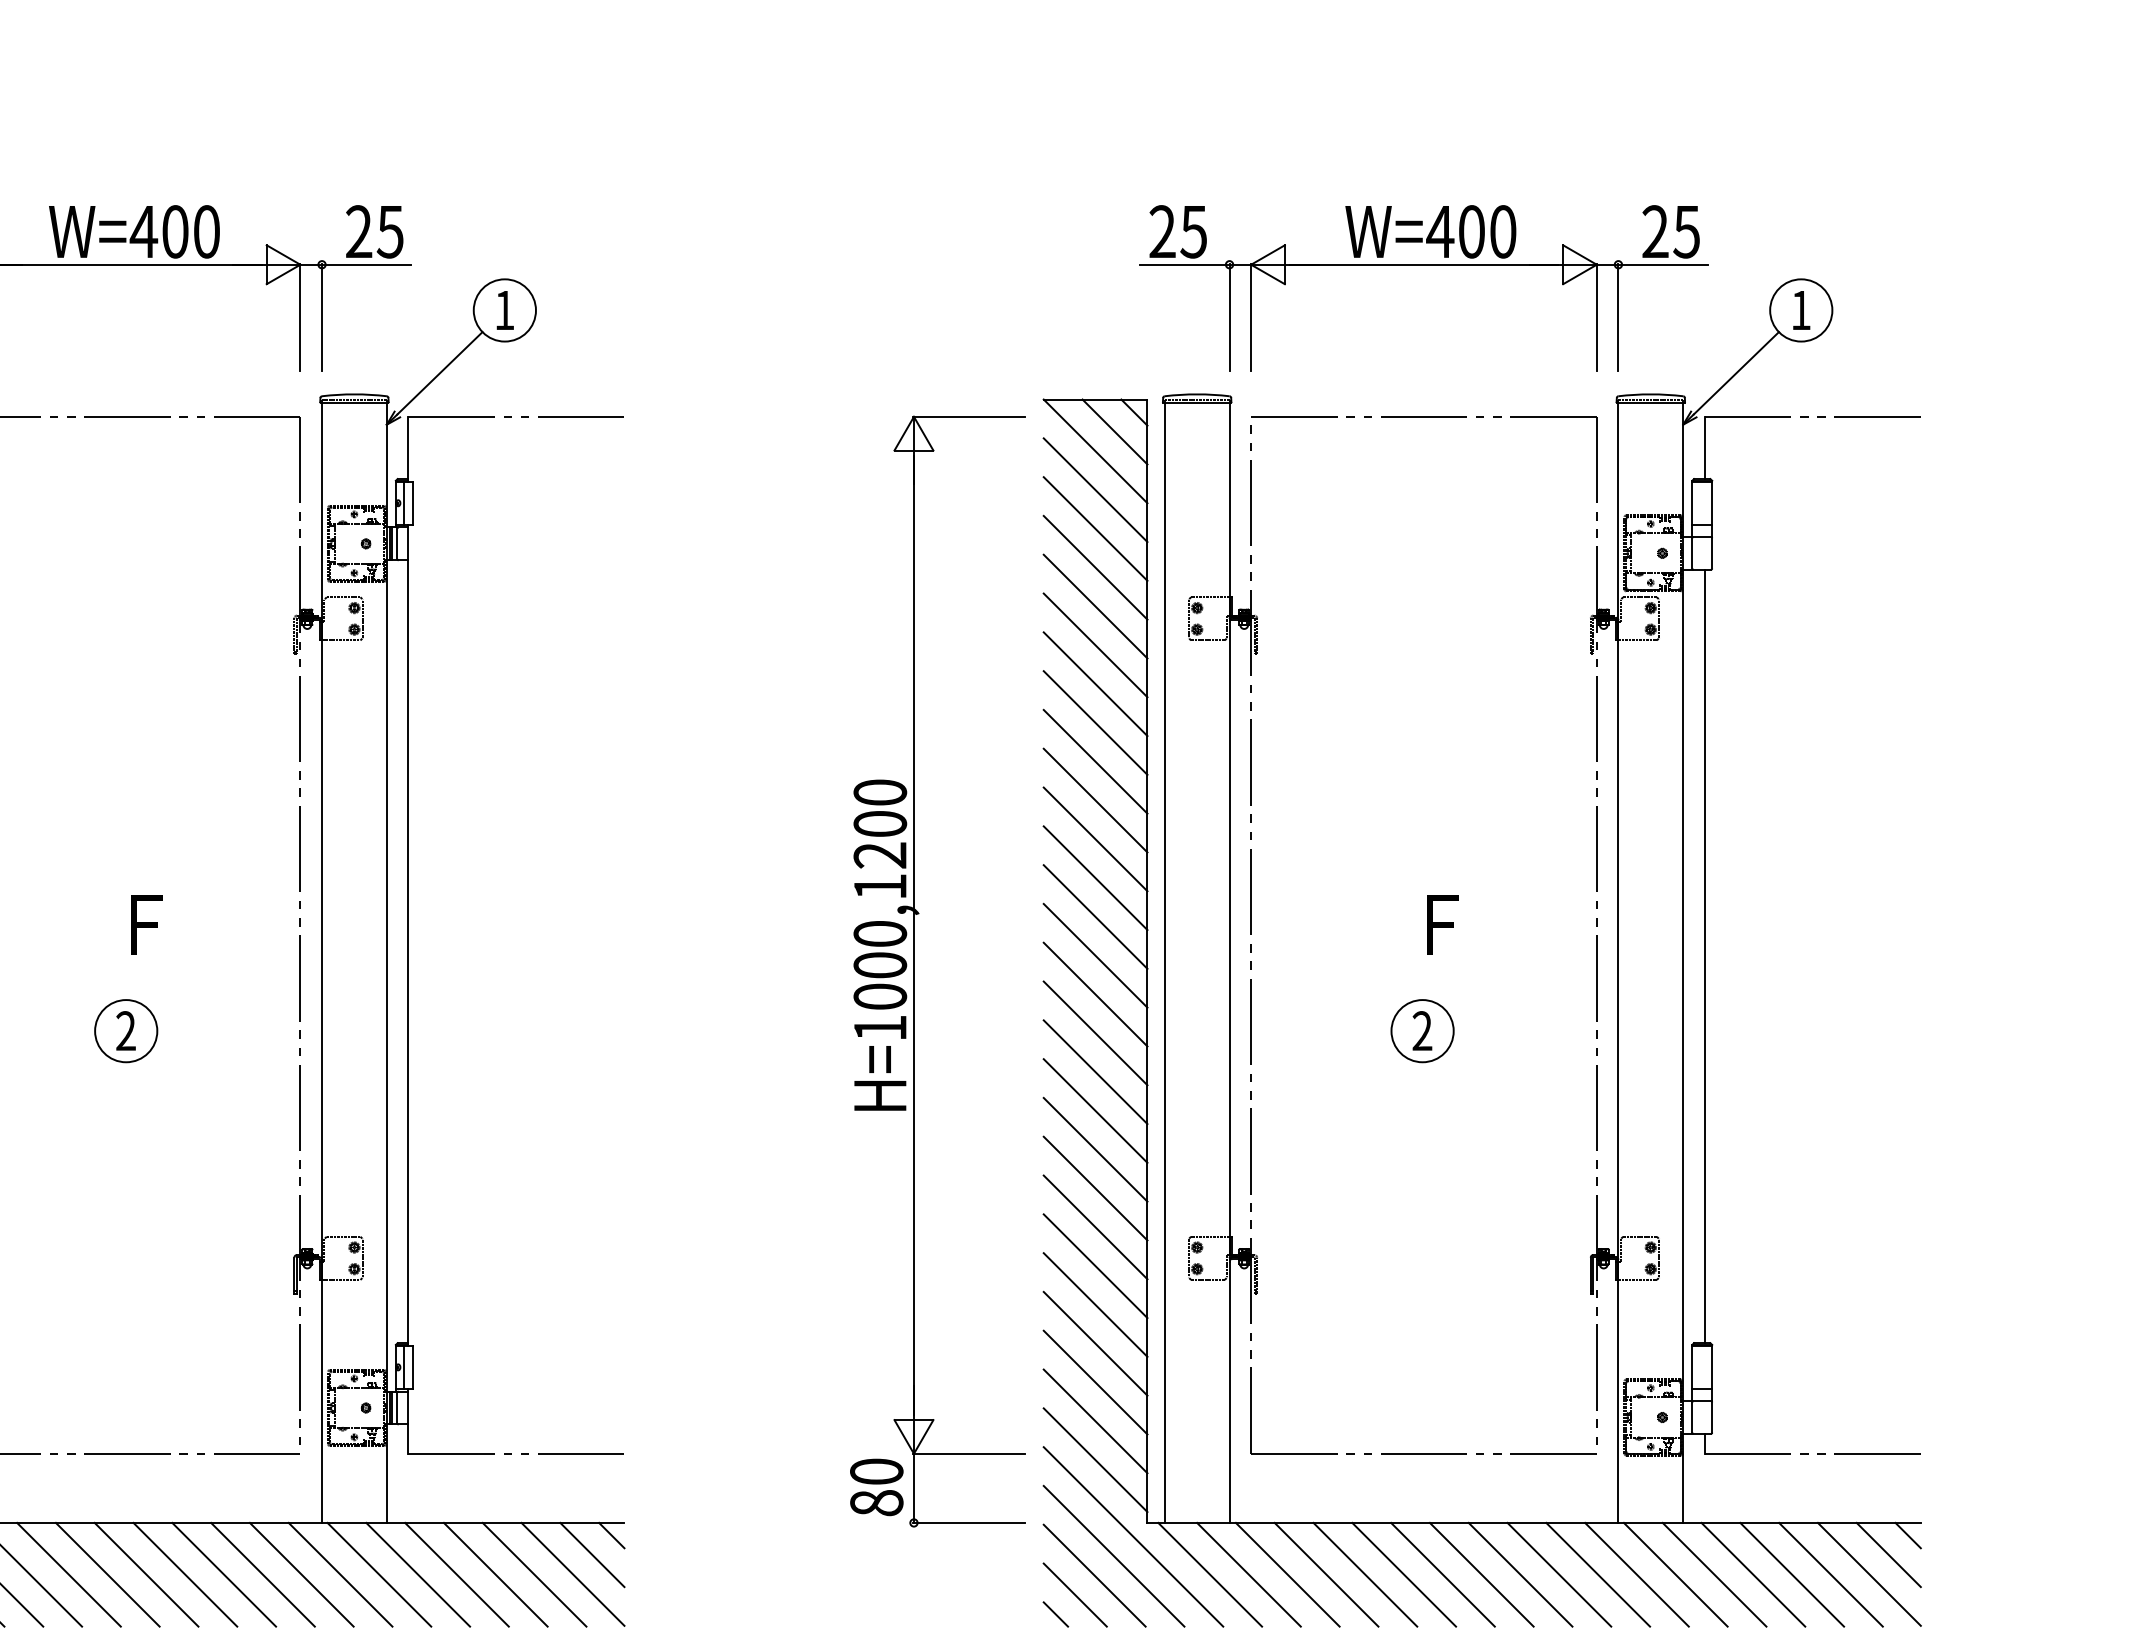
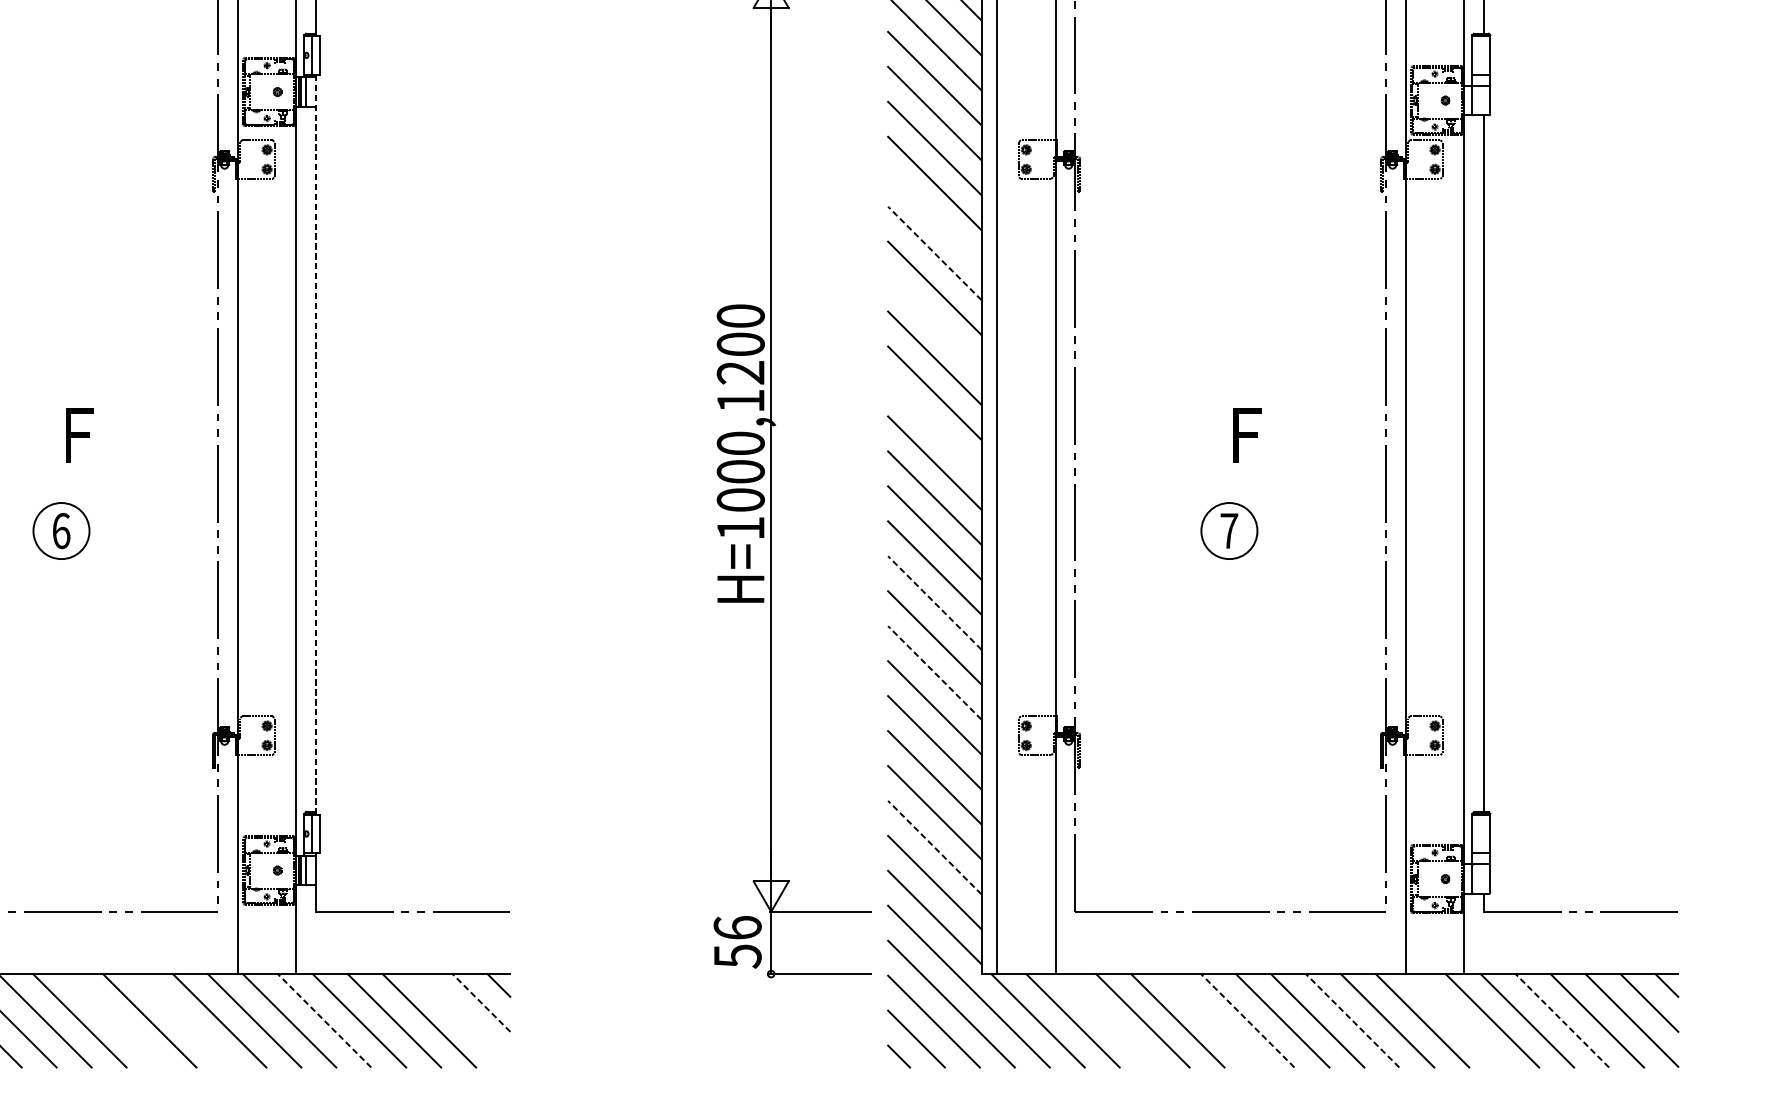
line: (1095, 684) -> (934, 218), removed
line: (1095, 722) -> (934, 252), solid -> dashed
line: (1095, 800) -> (934, 323), removed
line: (1095, 916) -> (934, 427), removed
line: (408, 934) -> (315, 443), solid -> dashed
text: (1422, 1030) -> (1229, 530), 2 -> 7
text: (126, 1031) -> (61, 531), 2 -> 6
line: (1095, 1110) -> (934, 602), solid -> dashed
line: (1095, 1188) -> (934, 672), solid -> dashed
line: (1095, 1382) -> (934, 847), solid -> dashed
text: (876, 1487) -> (737, 942), 80 -> 56
line: (592, 1554) -> (481, 1002), solid -> dashed
line: (572, 1573) -> (463, 1019), removed
line: (185, 1574) -> (114, 1020), removed
line: (262, 1574) -> (184, 1020), removed
line: (417, 1574) -> (323, 1020), solid -> dashed
line: (1287, 1574) -> (1107, 1020), removed
line: (1404, 1574) -> (1213, 1020), removed
line: (1442, 1574) -> (1247, 1020), solid -> dashed
line: (1559, 1574) -> (1352, 1020), solid -> dashed
line: (1675, 1574) -> (1457, 1020), removed
line: (1791, 1574) -> (1561, 1020), solid -> dashed

